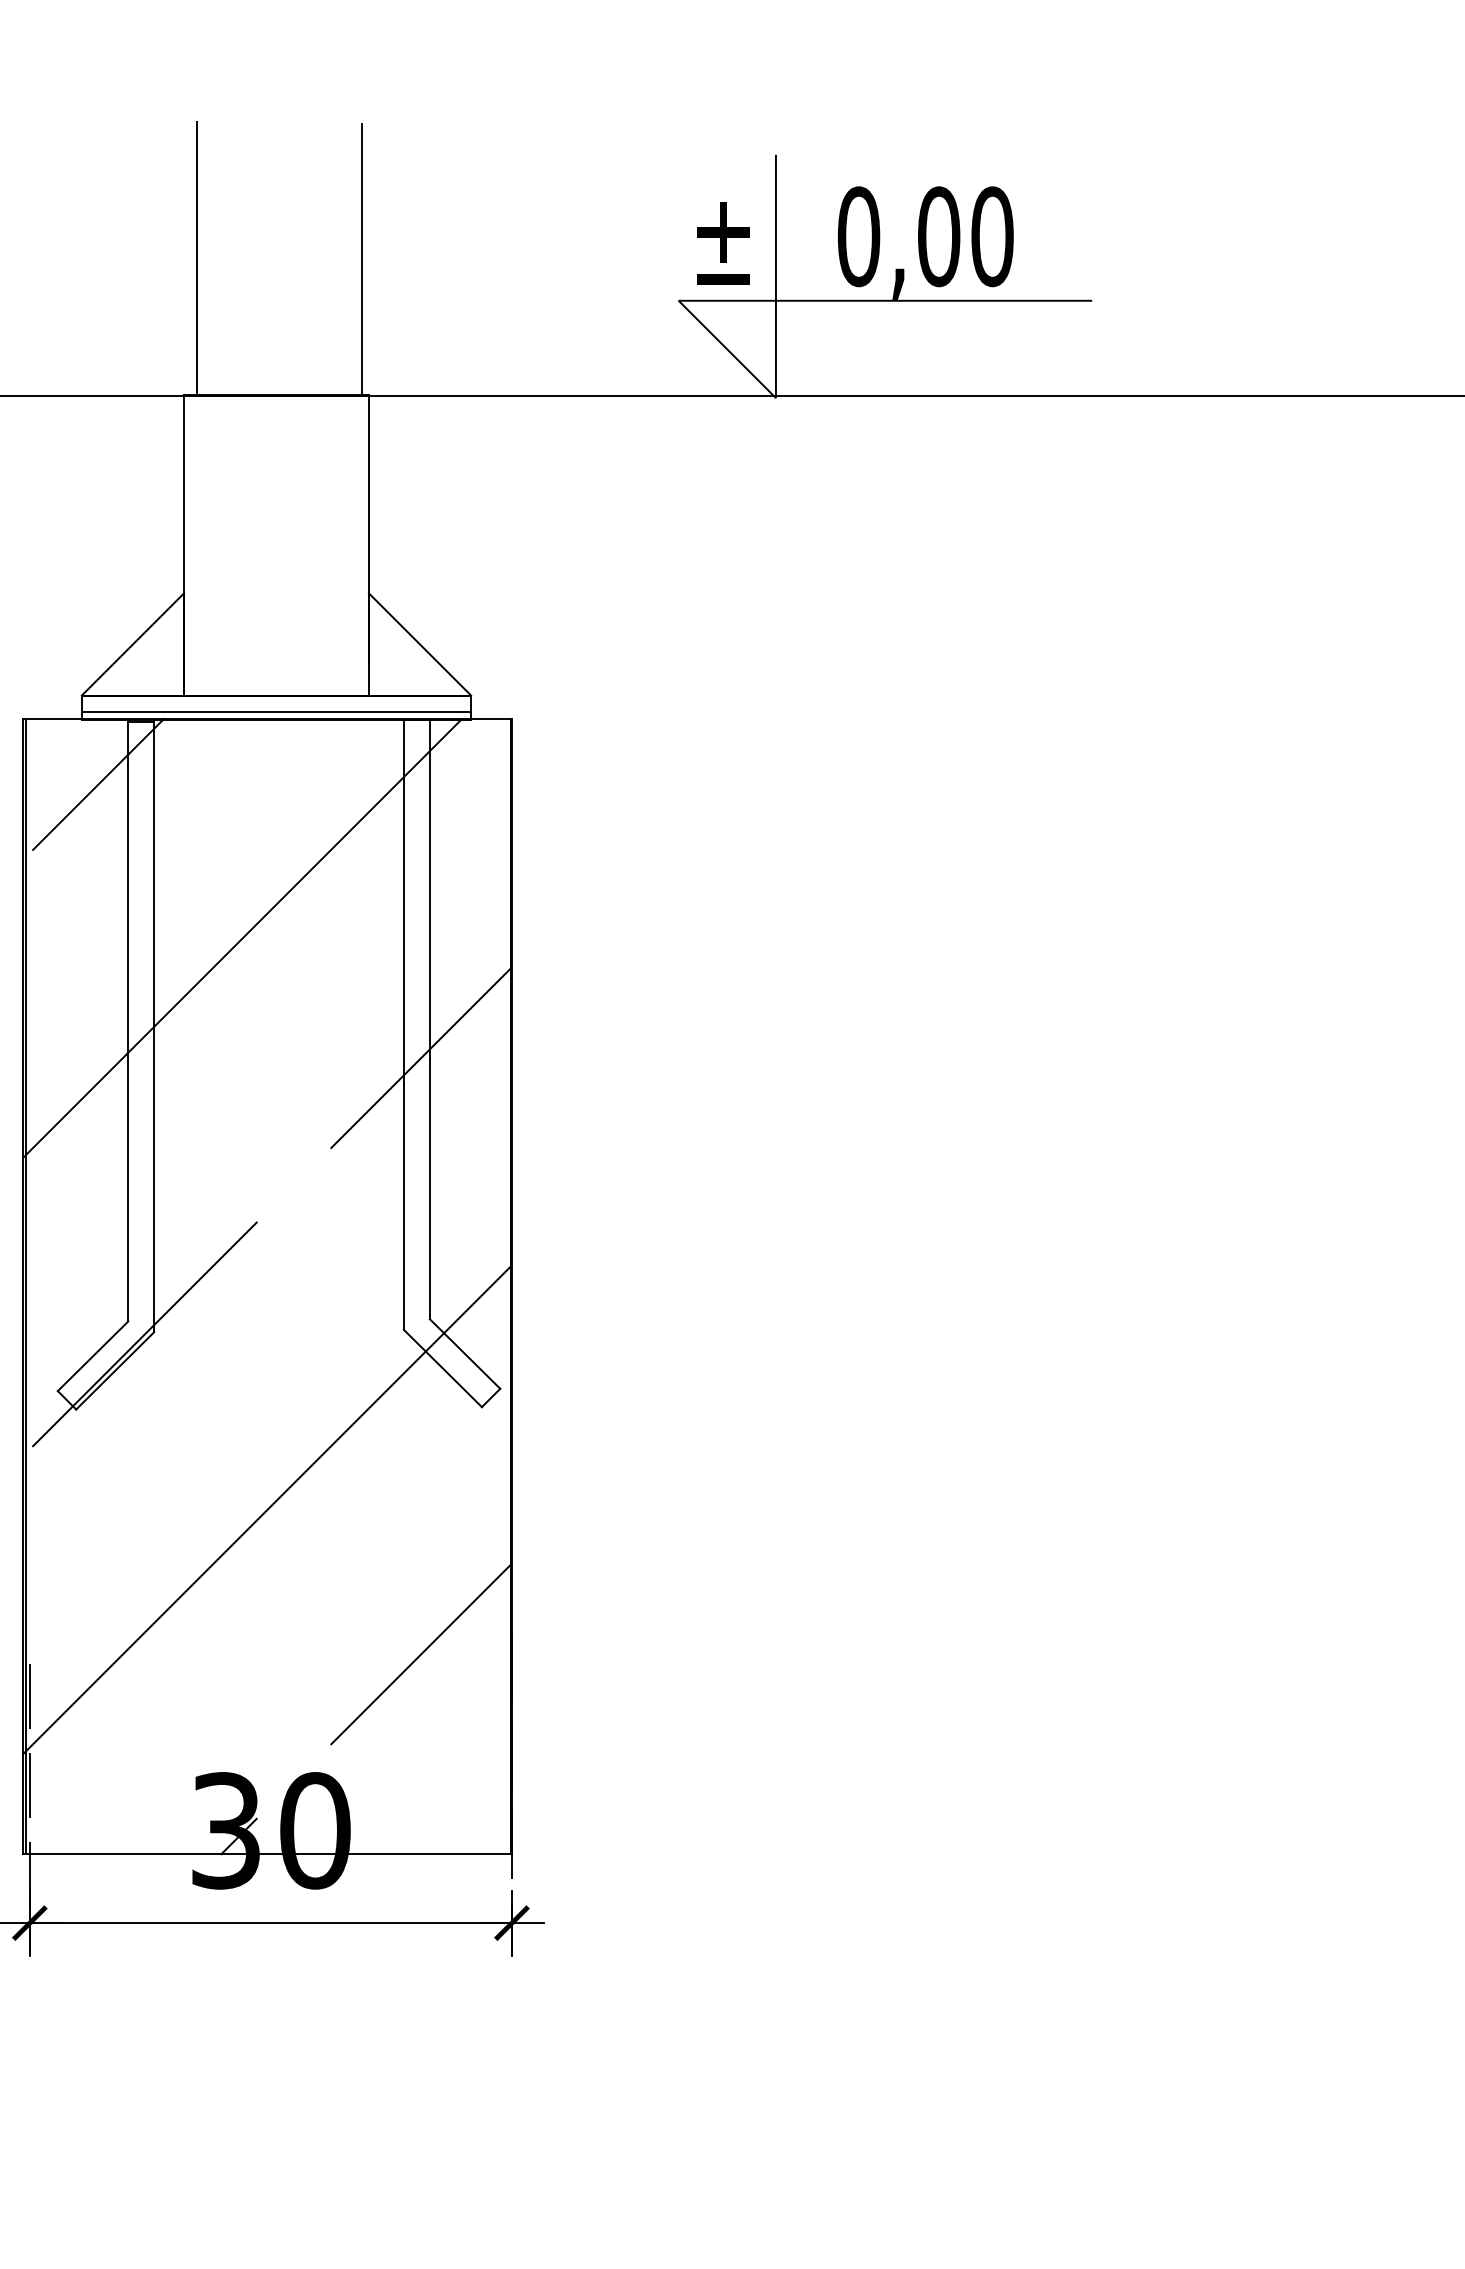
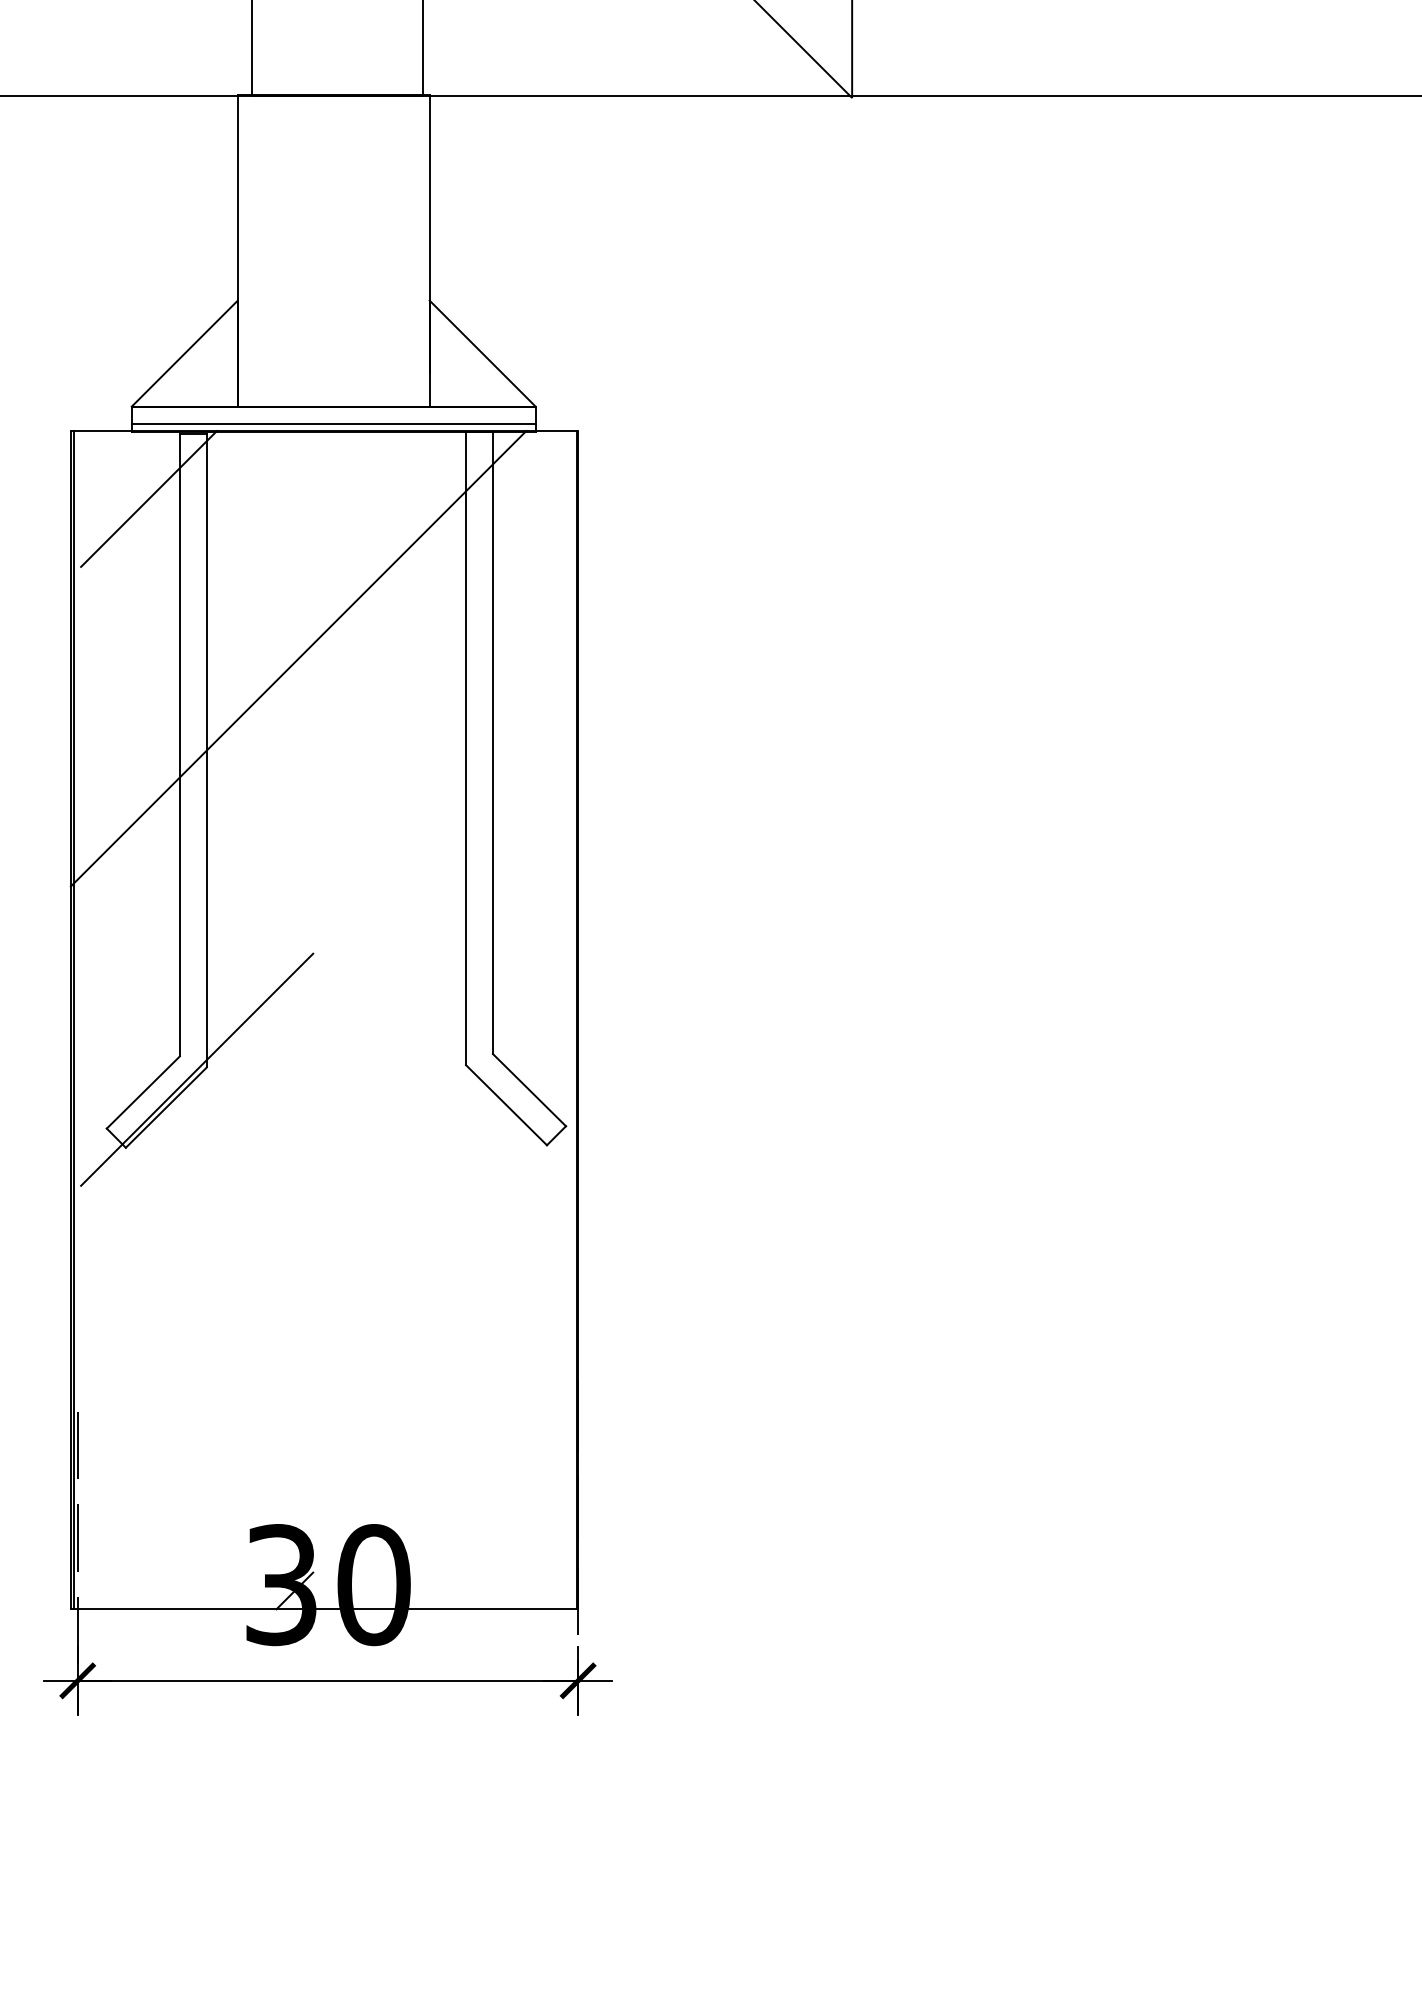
line: (420, 1057) -> (483, 782), removed
line: (266, 1510) -> (323, 1252), removed
line: (420, 1654) -> (483, 1402), removed

